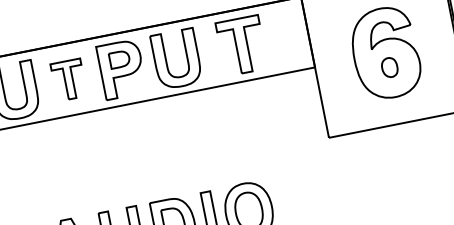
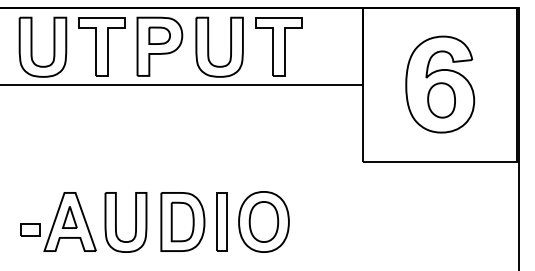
part: (241, 45) -> (278, 46), moved
part: (389, 67) -> (441, 100), size x1.67
part: (68, 79) -> (101, 46), size x1.43

